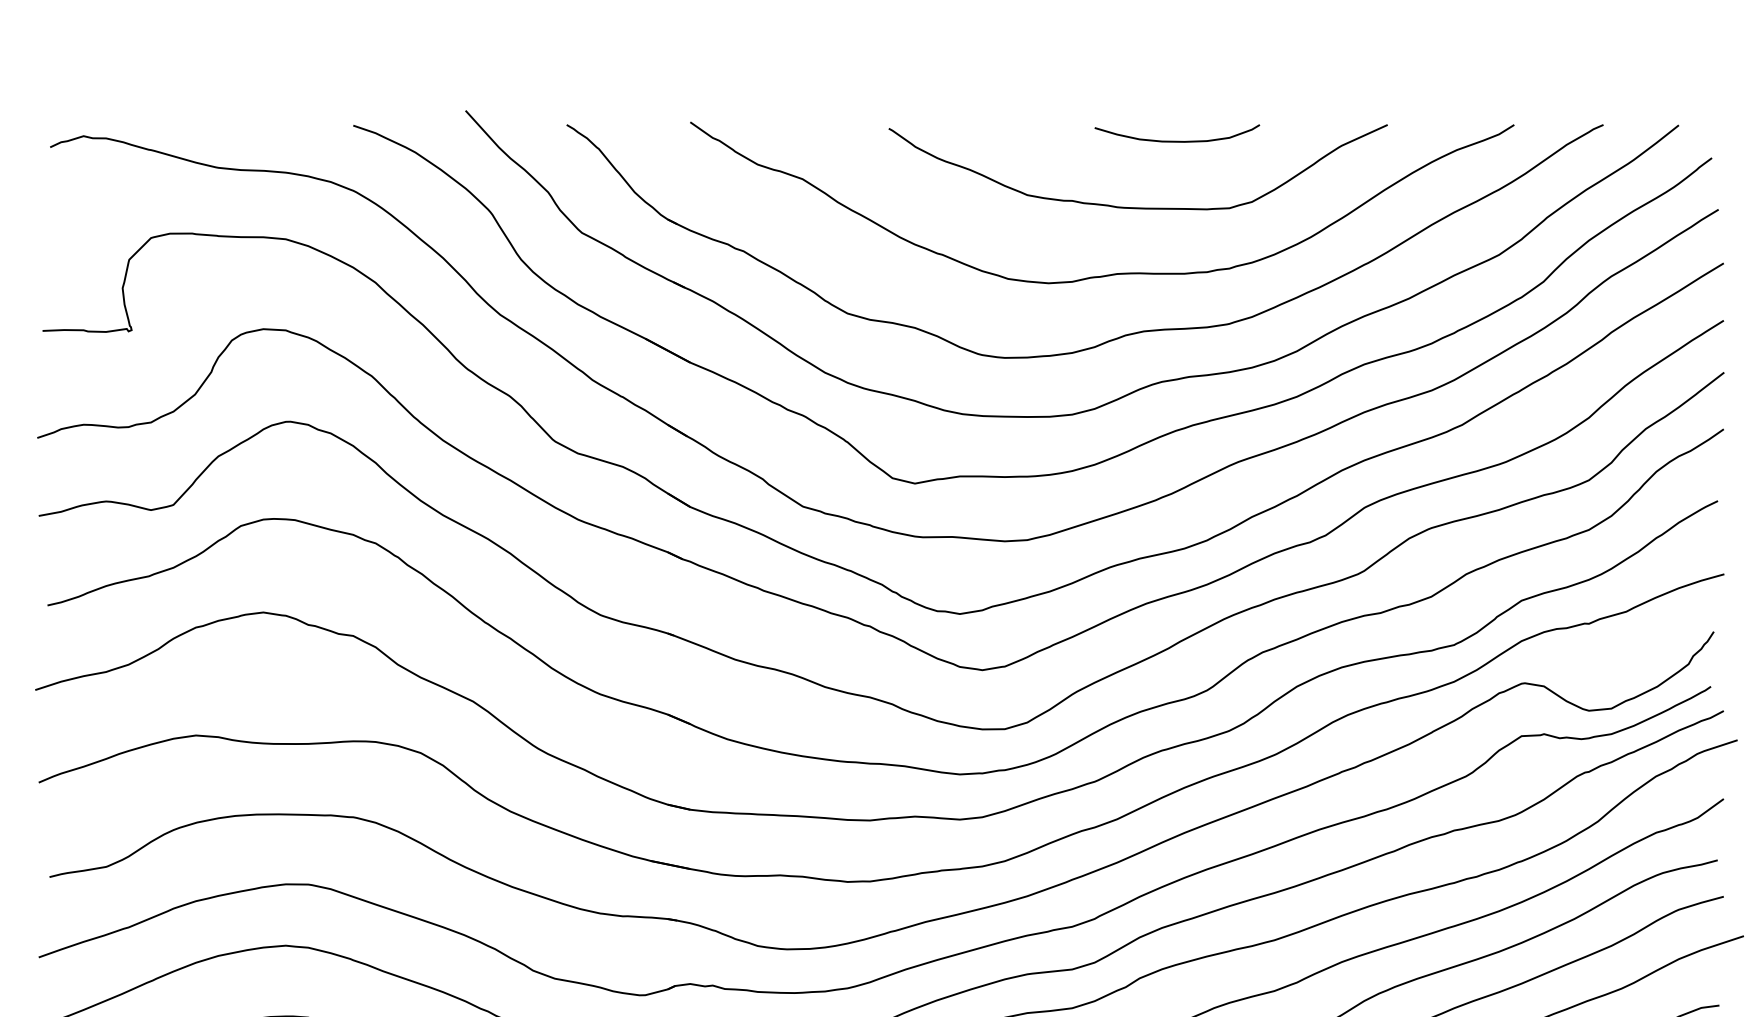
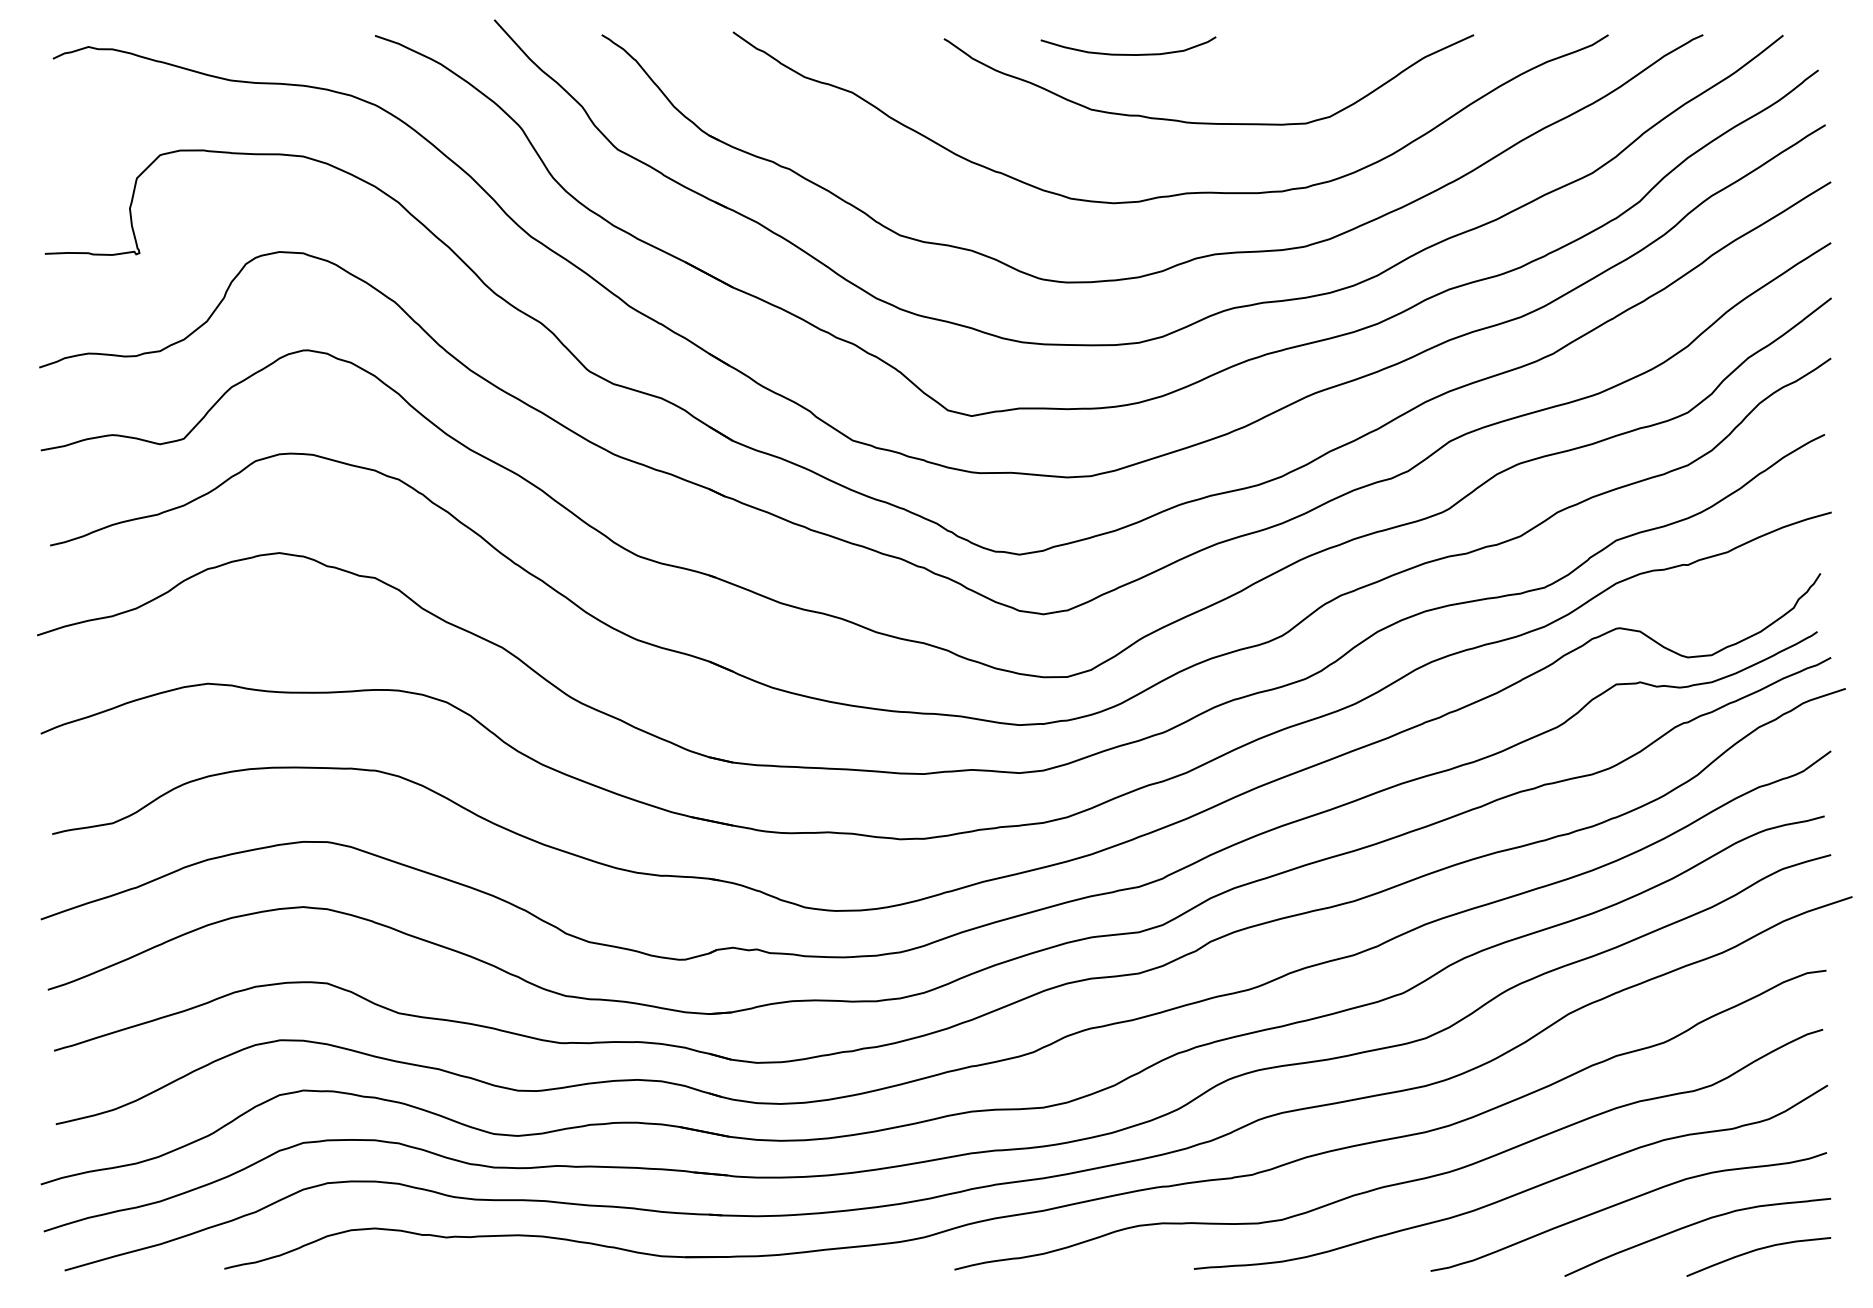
curve: (1177, 141) -> (1128, 54), moved

